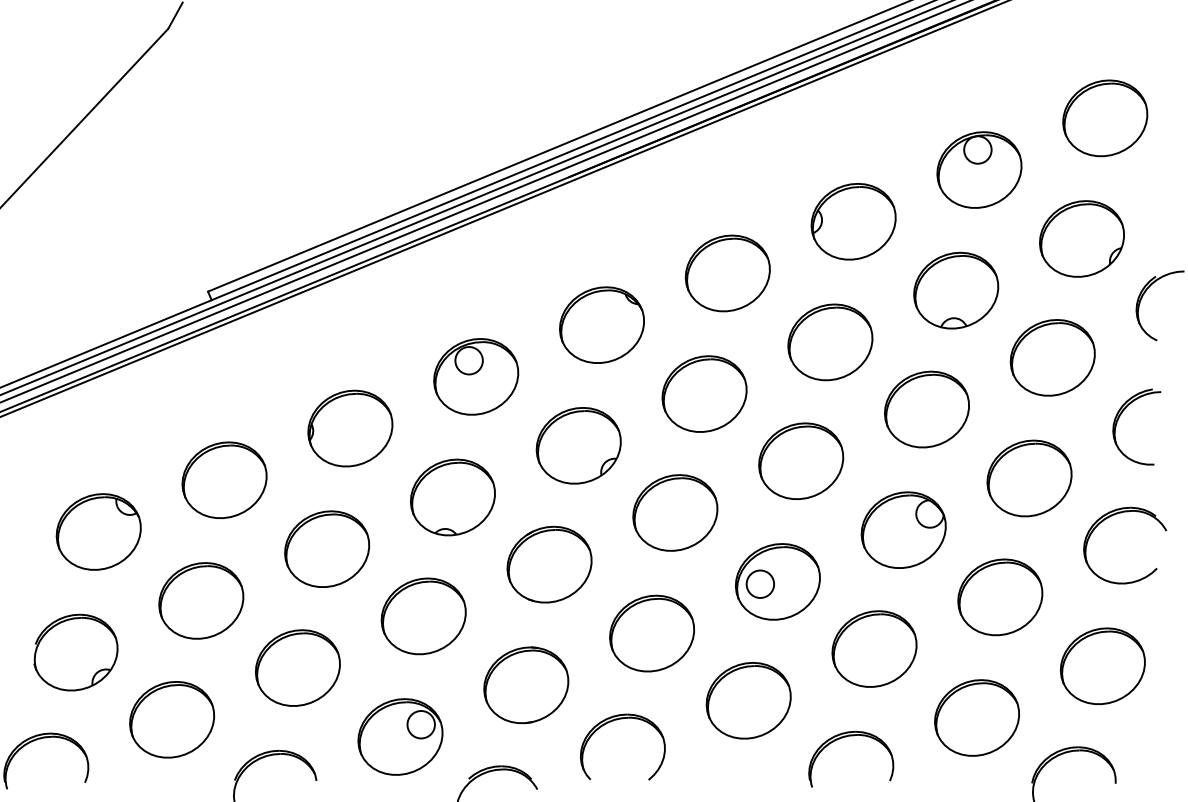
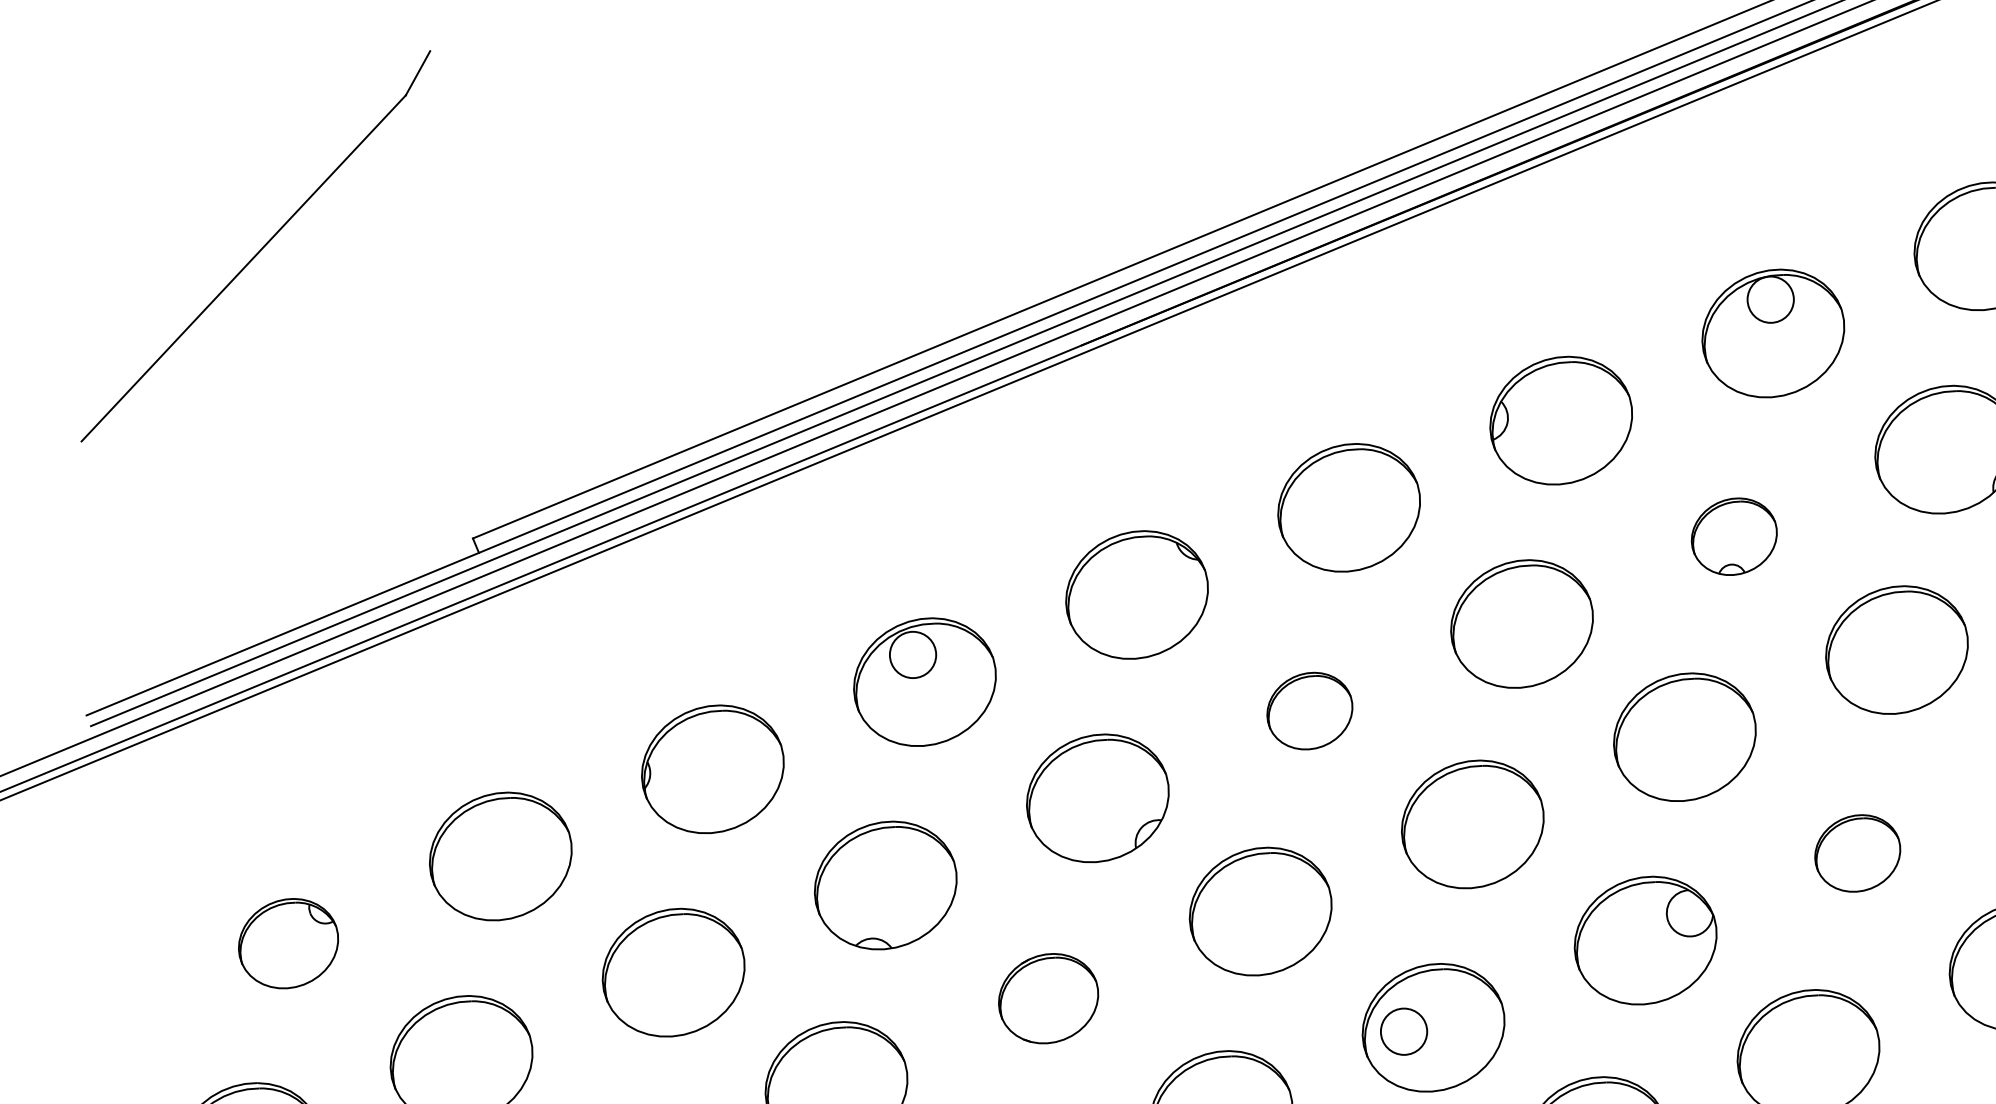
part: (956, 290) -> (1734, 536), size x0.6
part: (704, 393) -> (1309, 710), size x0.6
part: (1029, 478) -> (1857, 853), size x0.6
part: (98, 531) -> (288, 942), size x0.7
part: (549, 564) -> (1048, 998), size x0.7

